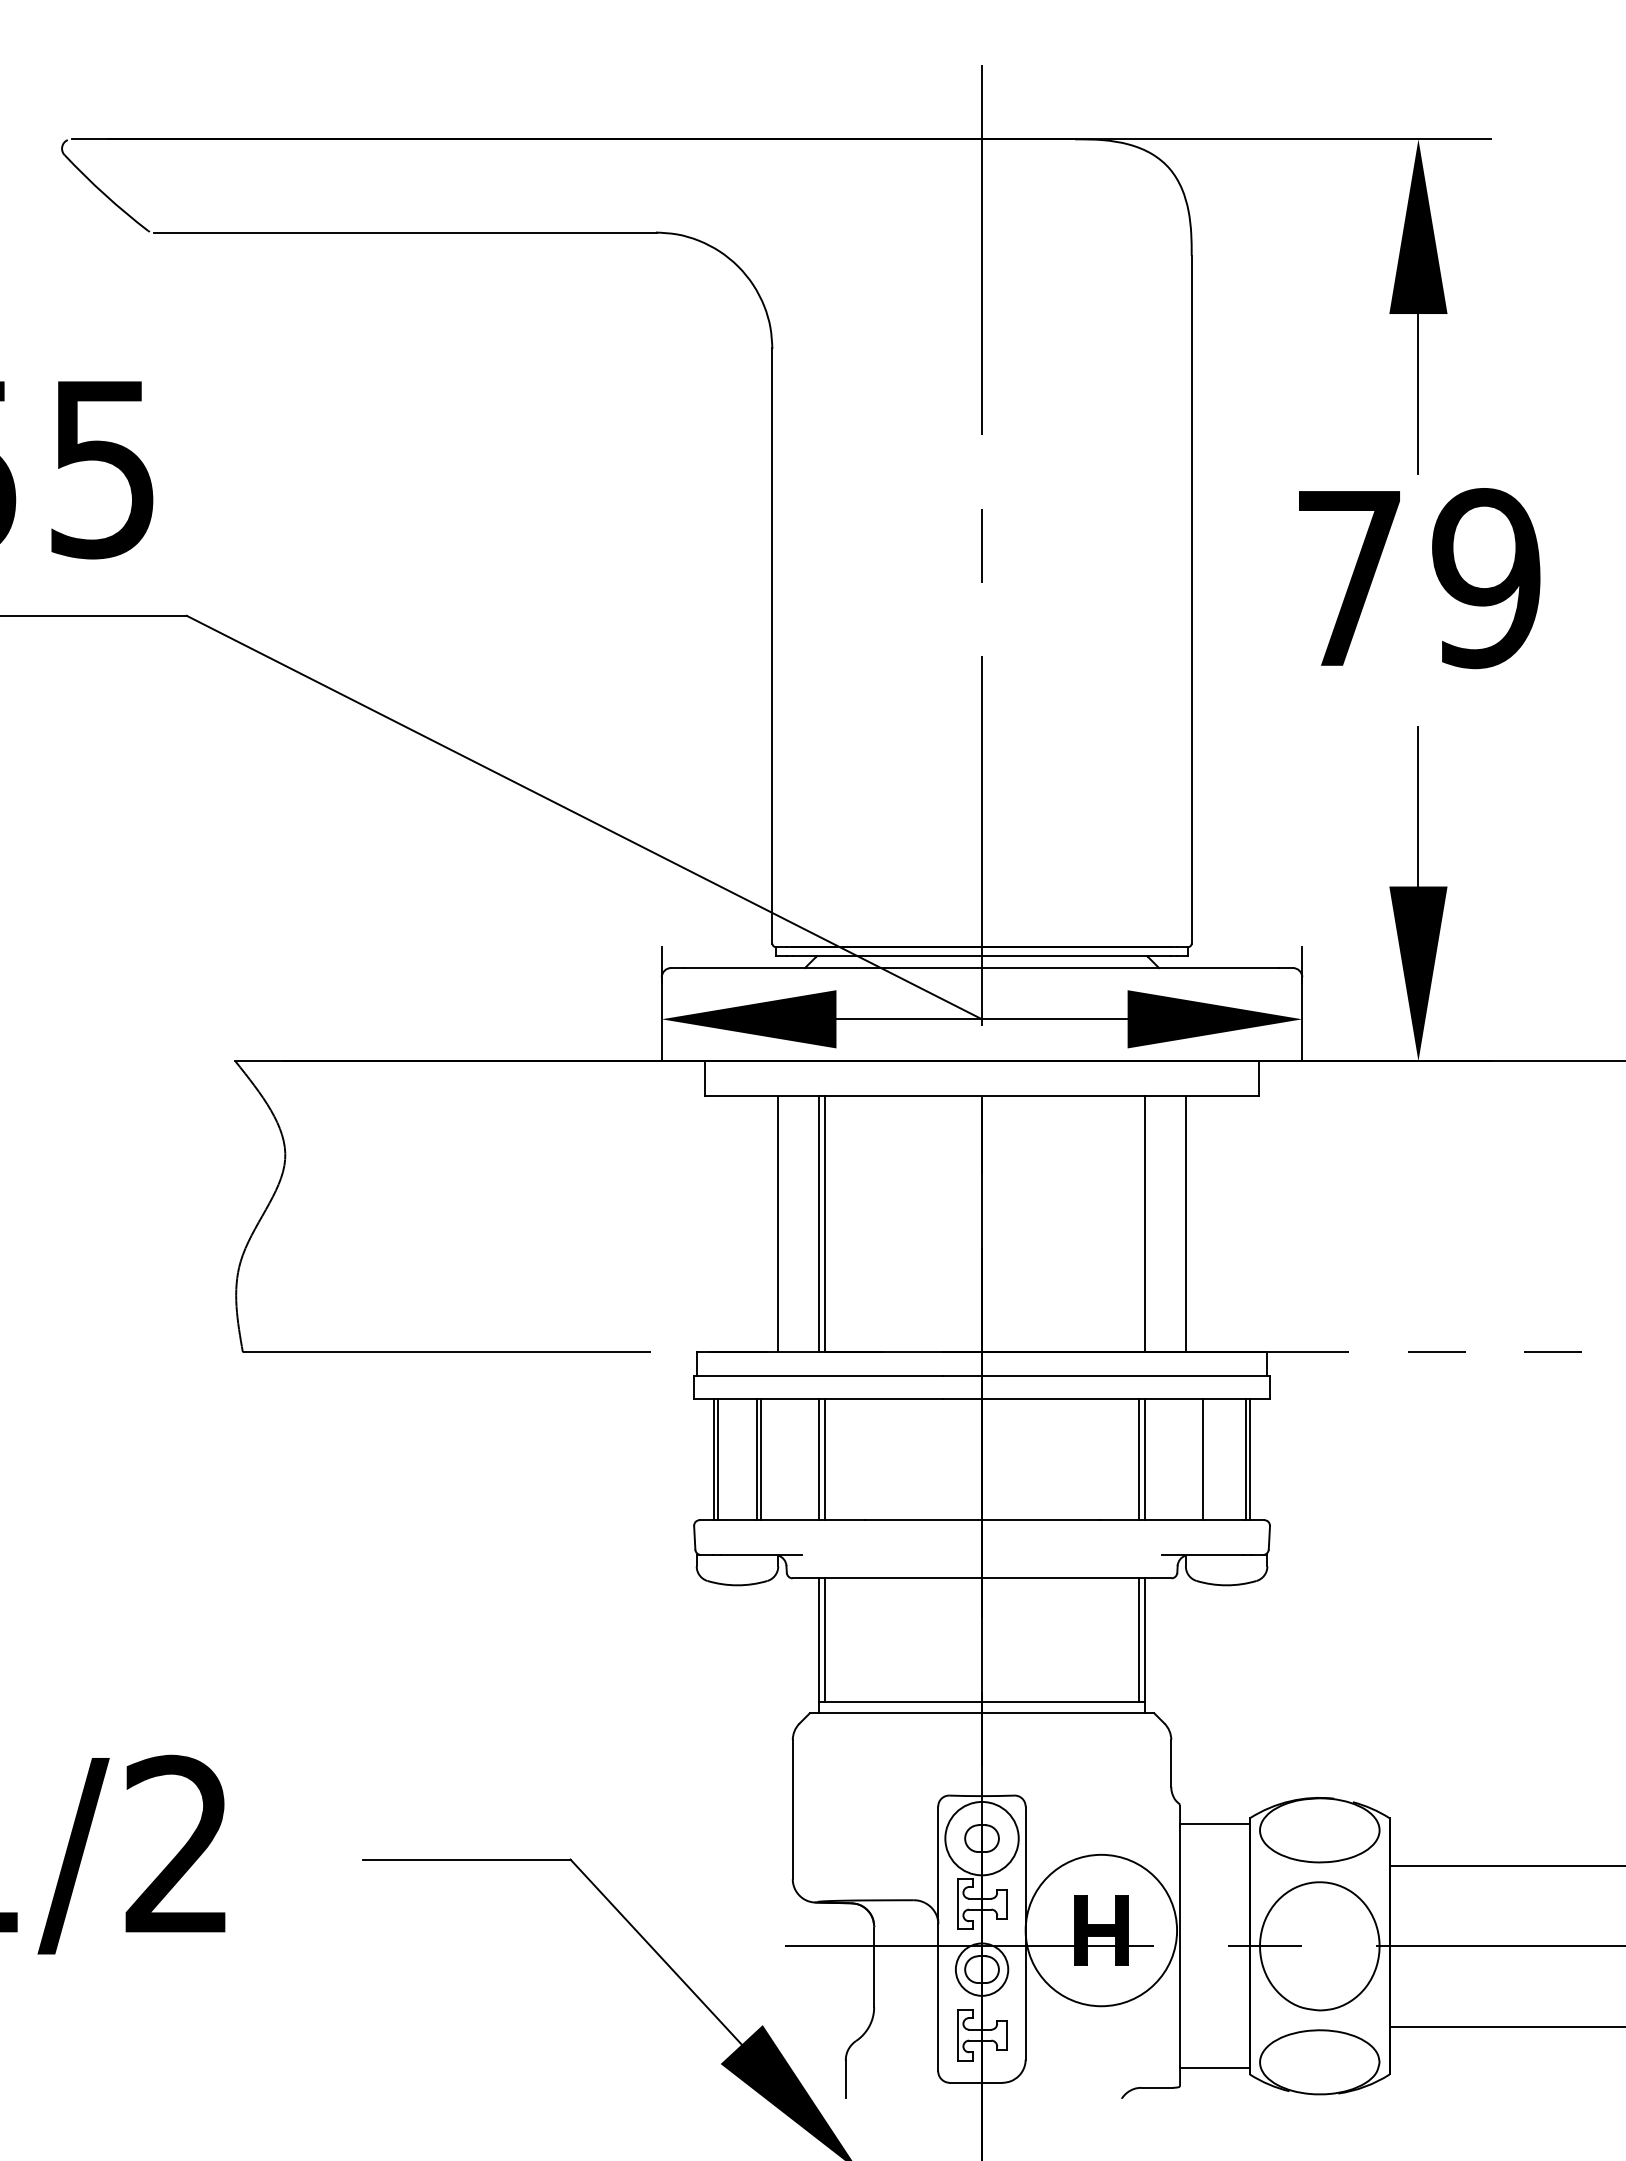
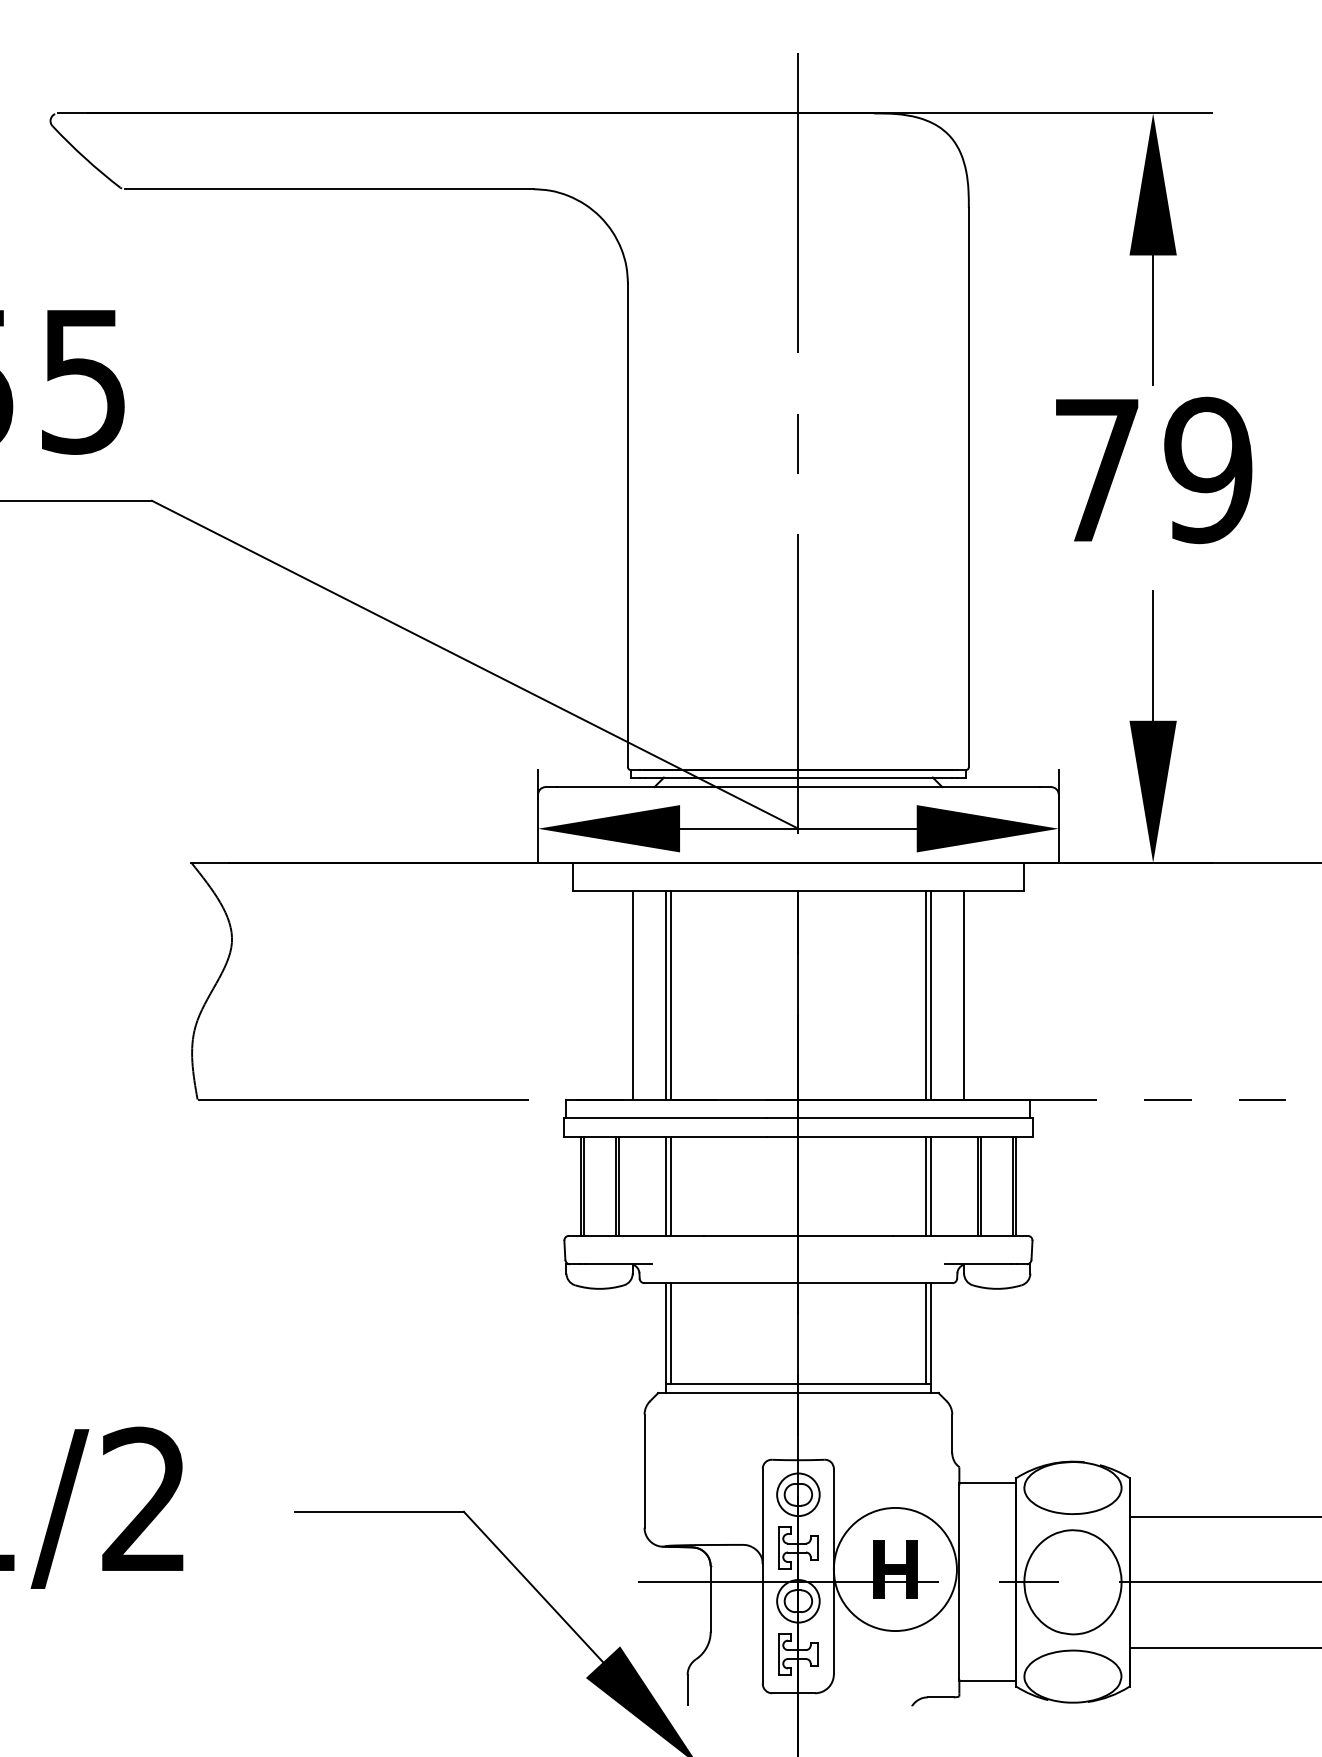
line: (1139, 1224) -> (926, 995), added
line: (1206, 1459) -> (980, 1186), added
circle: (981, 1838) -> (797, 1494), size x0.71

